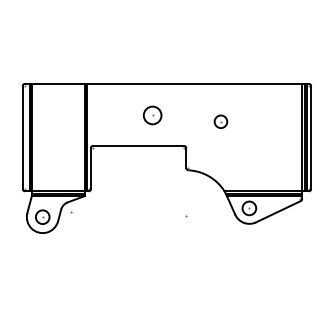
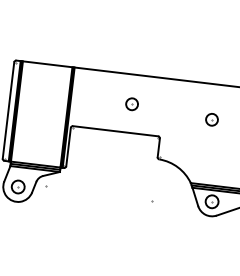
part: (152, 115) -> (131, 104), size x0.71
part: (220, 121) -> (211, 119), moved

